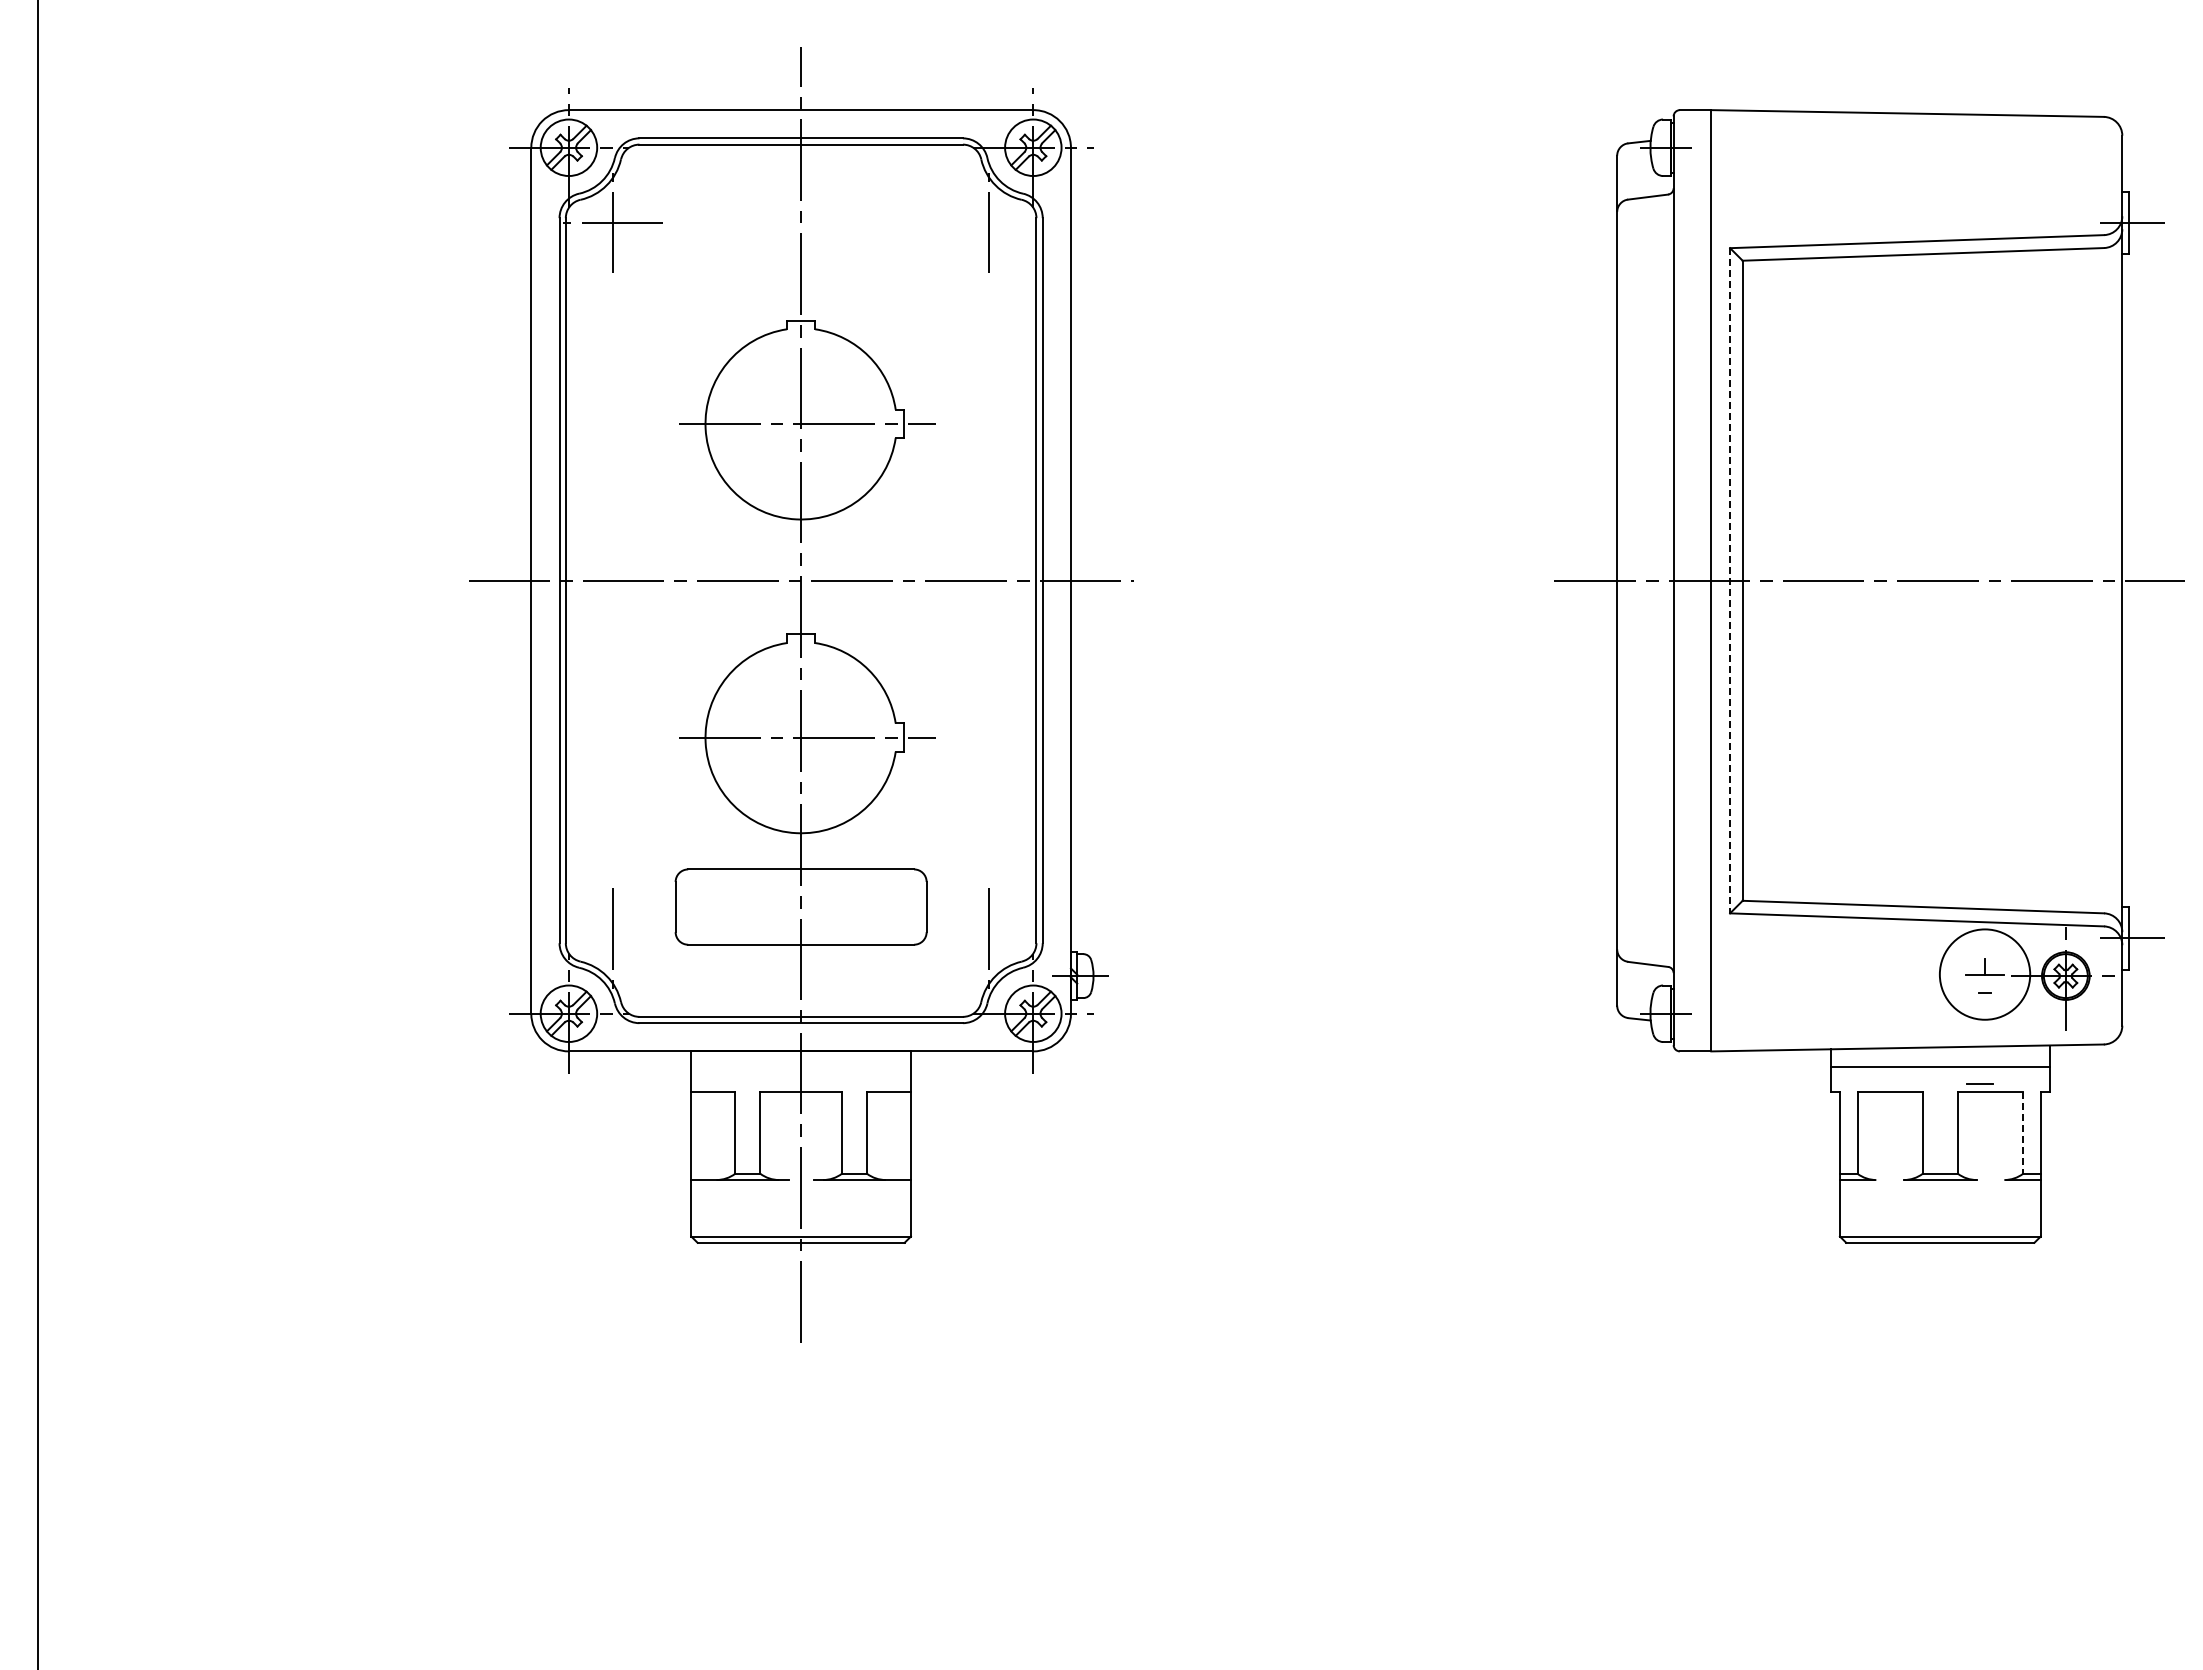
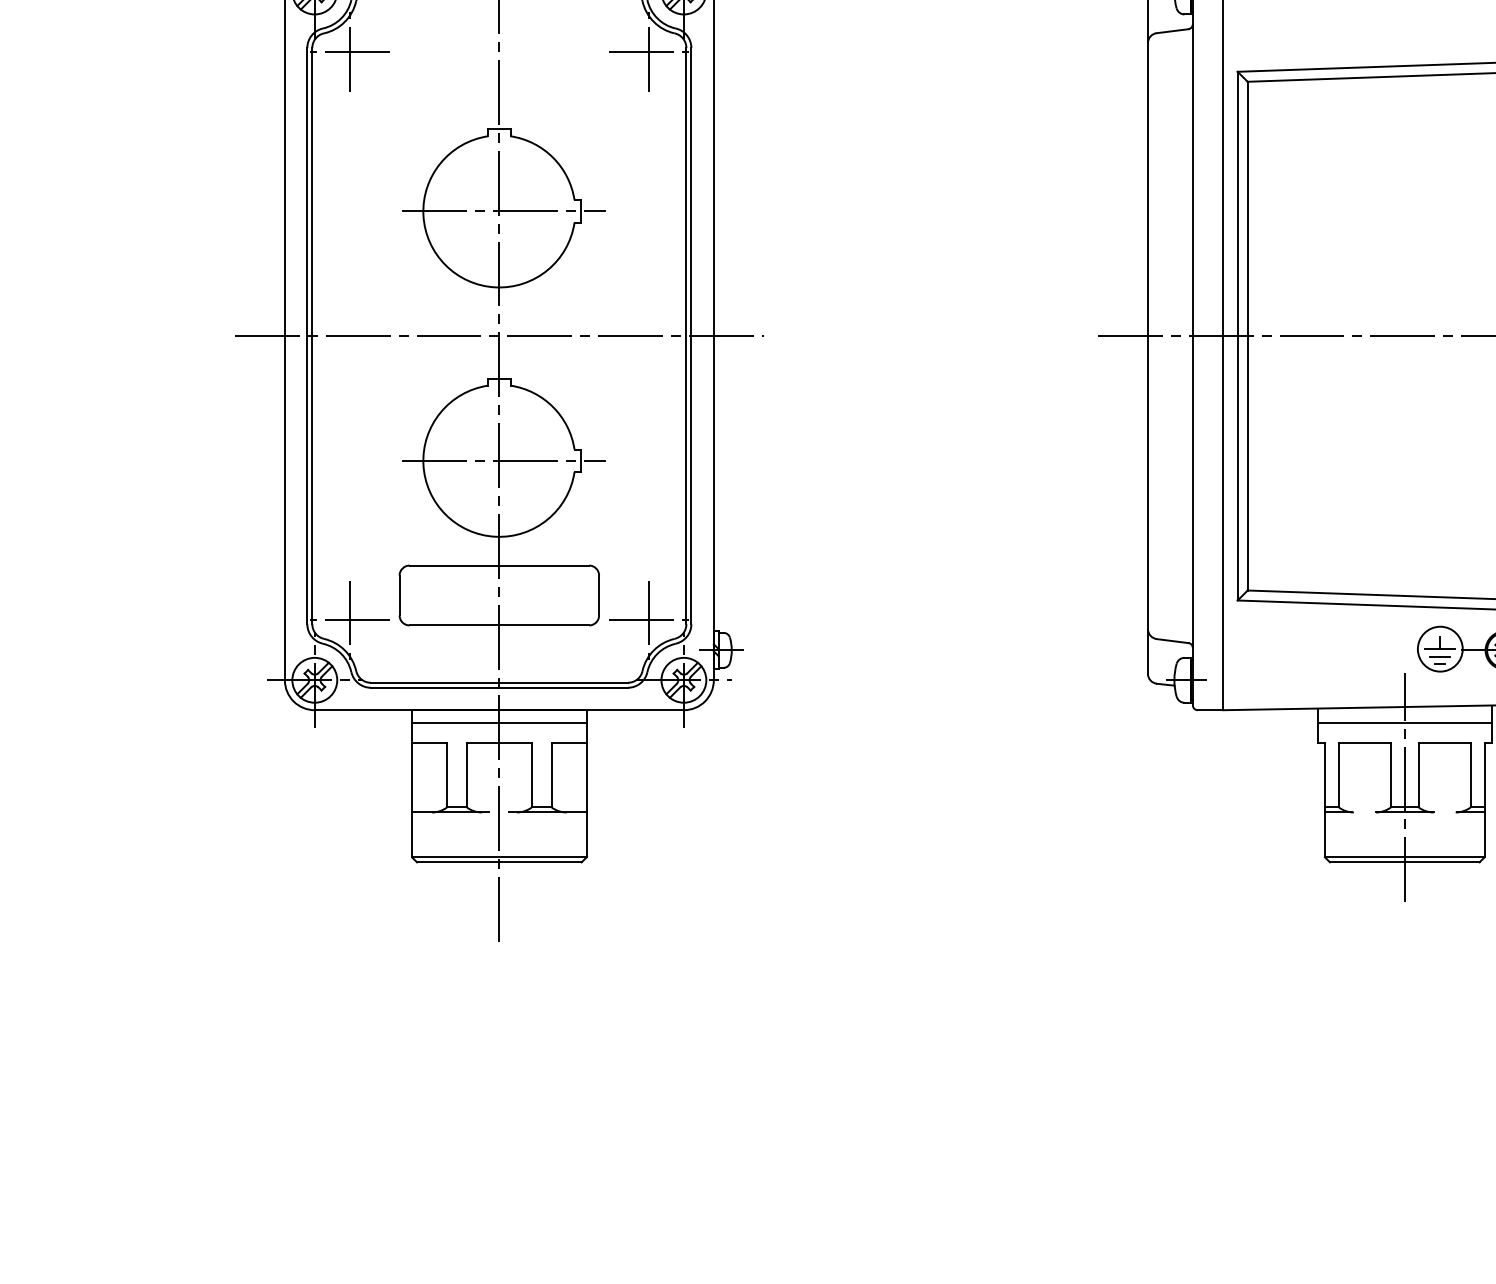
line: (989, 223) -> (649, 52), added
line: (1730, 580) -> (1238, 335), dashed -> solid
line: (612, 938) -> (349, 620), added
line: (989, 938) -> (649, 620), added
circle: (1984, 974) -> (1439, 649), size x0.62
line: (800, 1067) -> (498, 723), added
line: (1979, 1083) -> (1439, 656), moved
line: (2023, 1132) -> (1470, 774), dashed -> solid
line: (1940, 1148) -> (1404, 787), added

